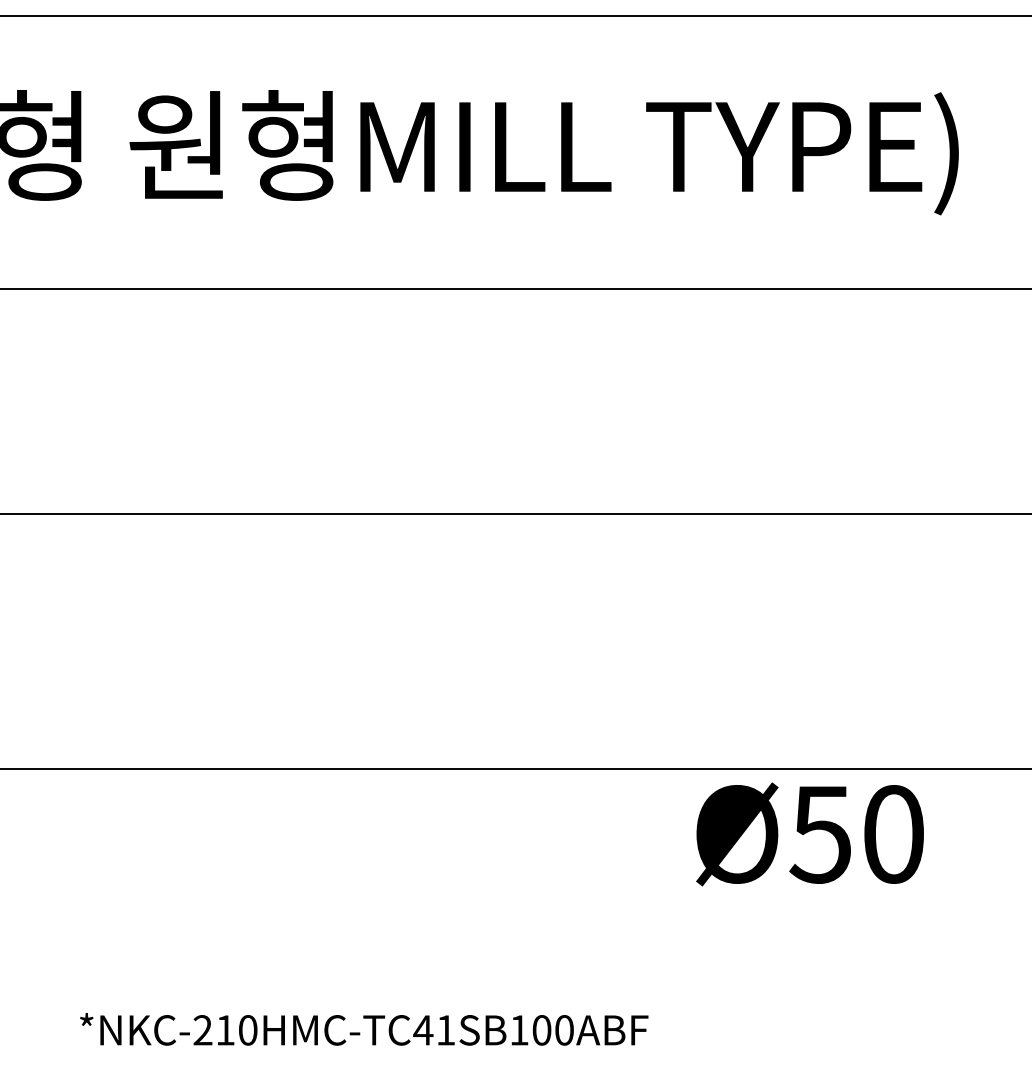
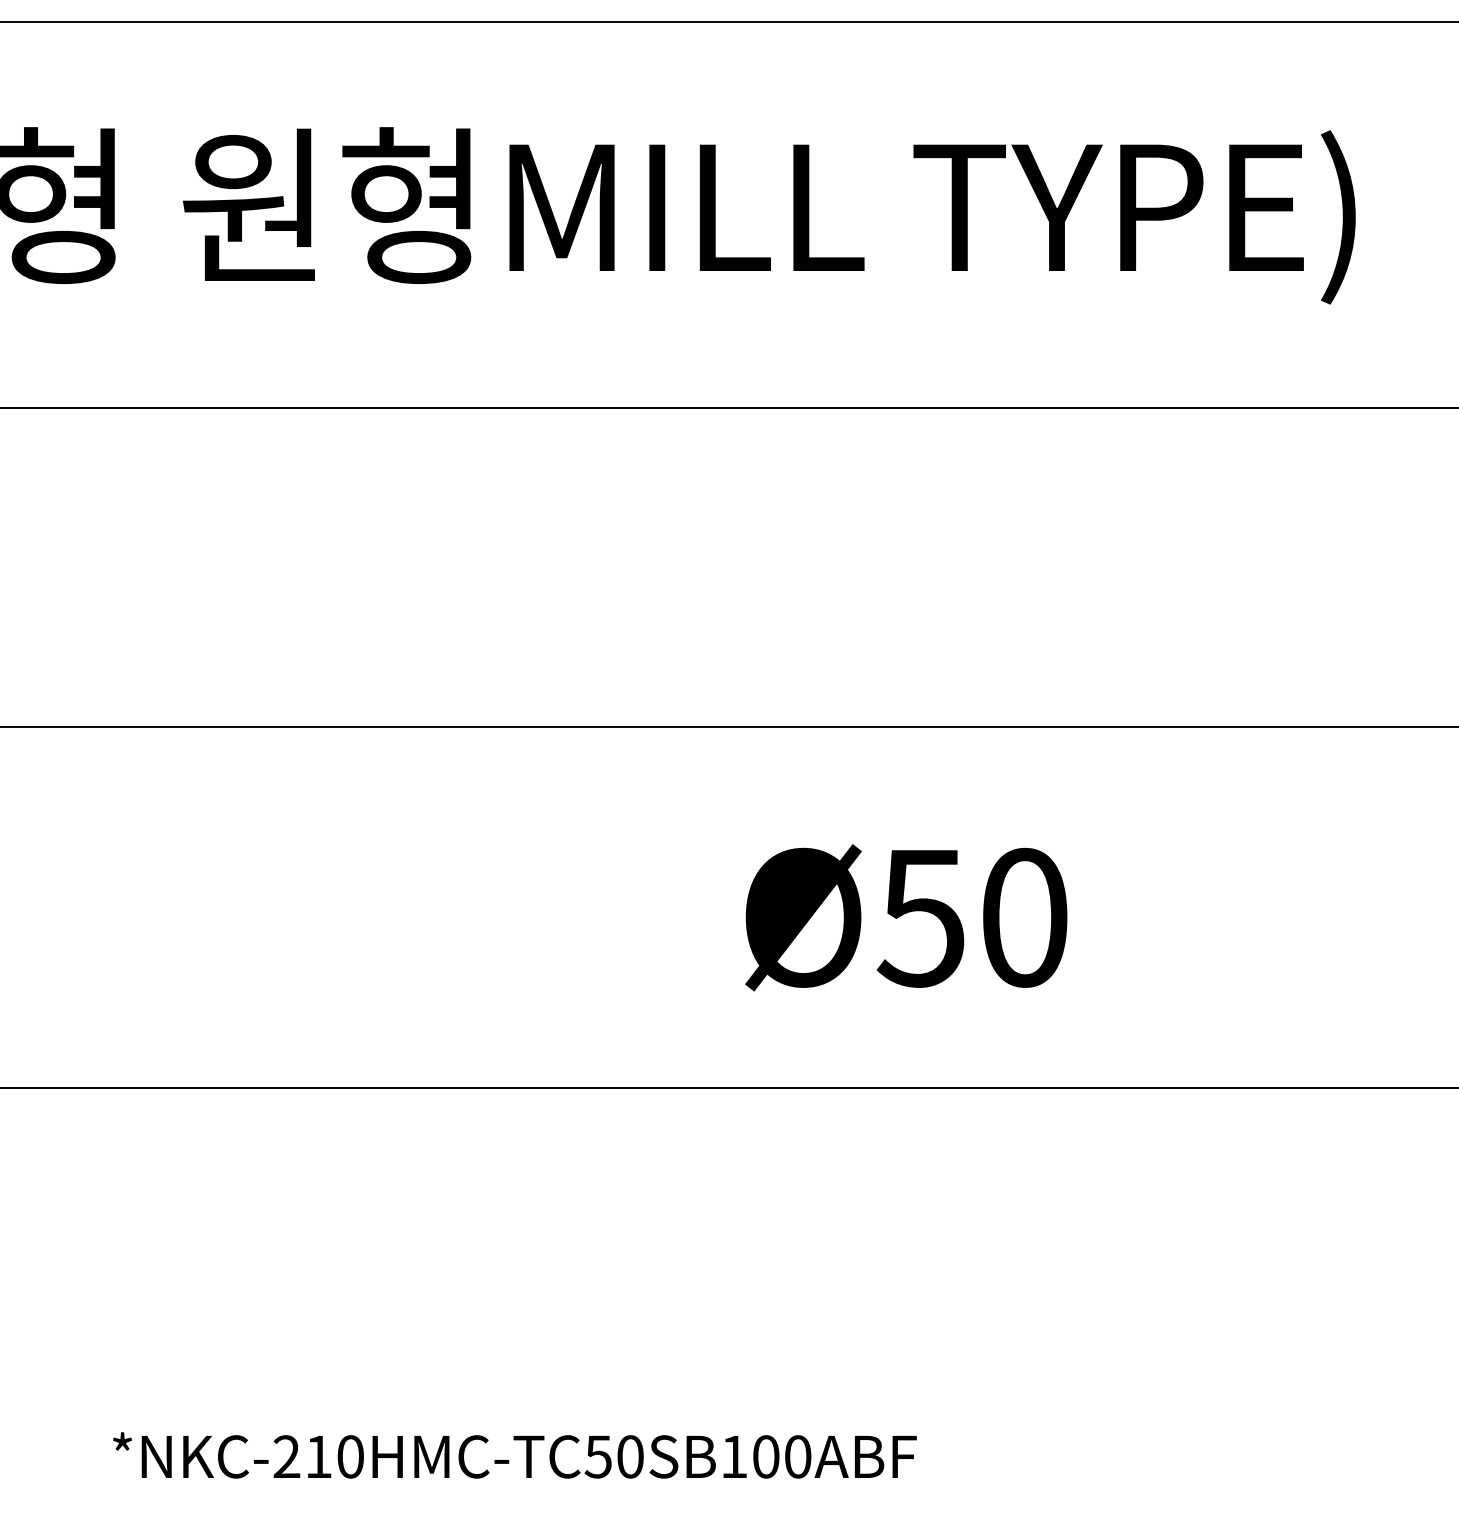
text: (810, 834) -> (906, 917), moved
text: (433, 1030) -> (613, 1456), *NKC-210HMC-TC41SB100ABF -> *NKC-210HMC-TC50SB100ABF

